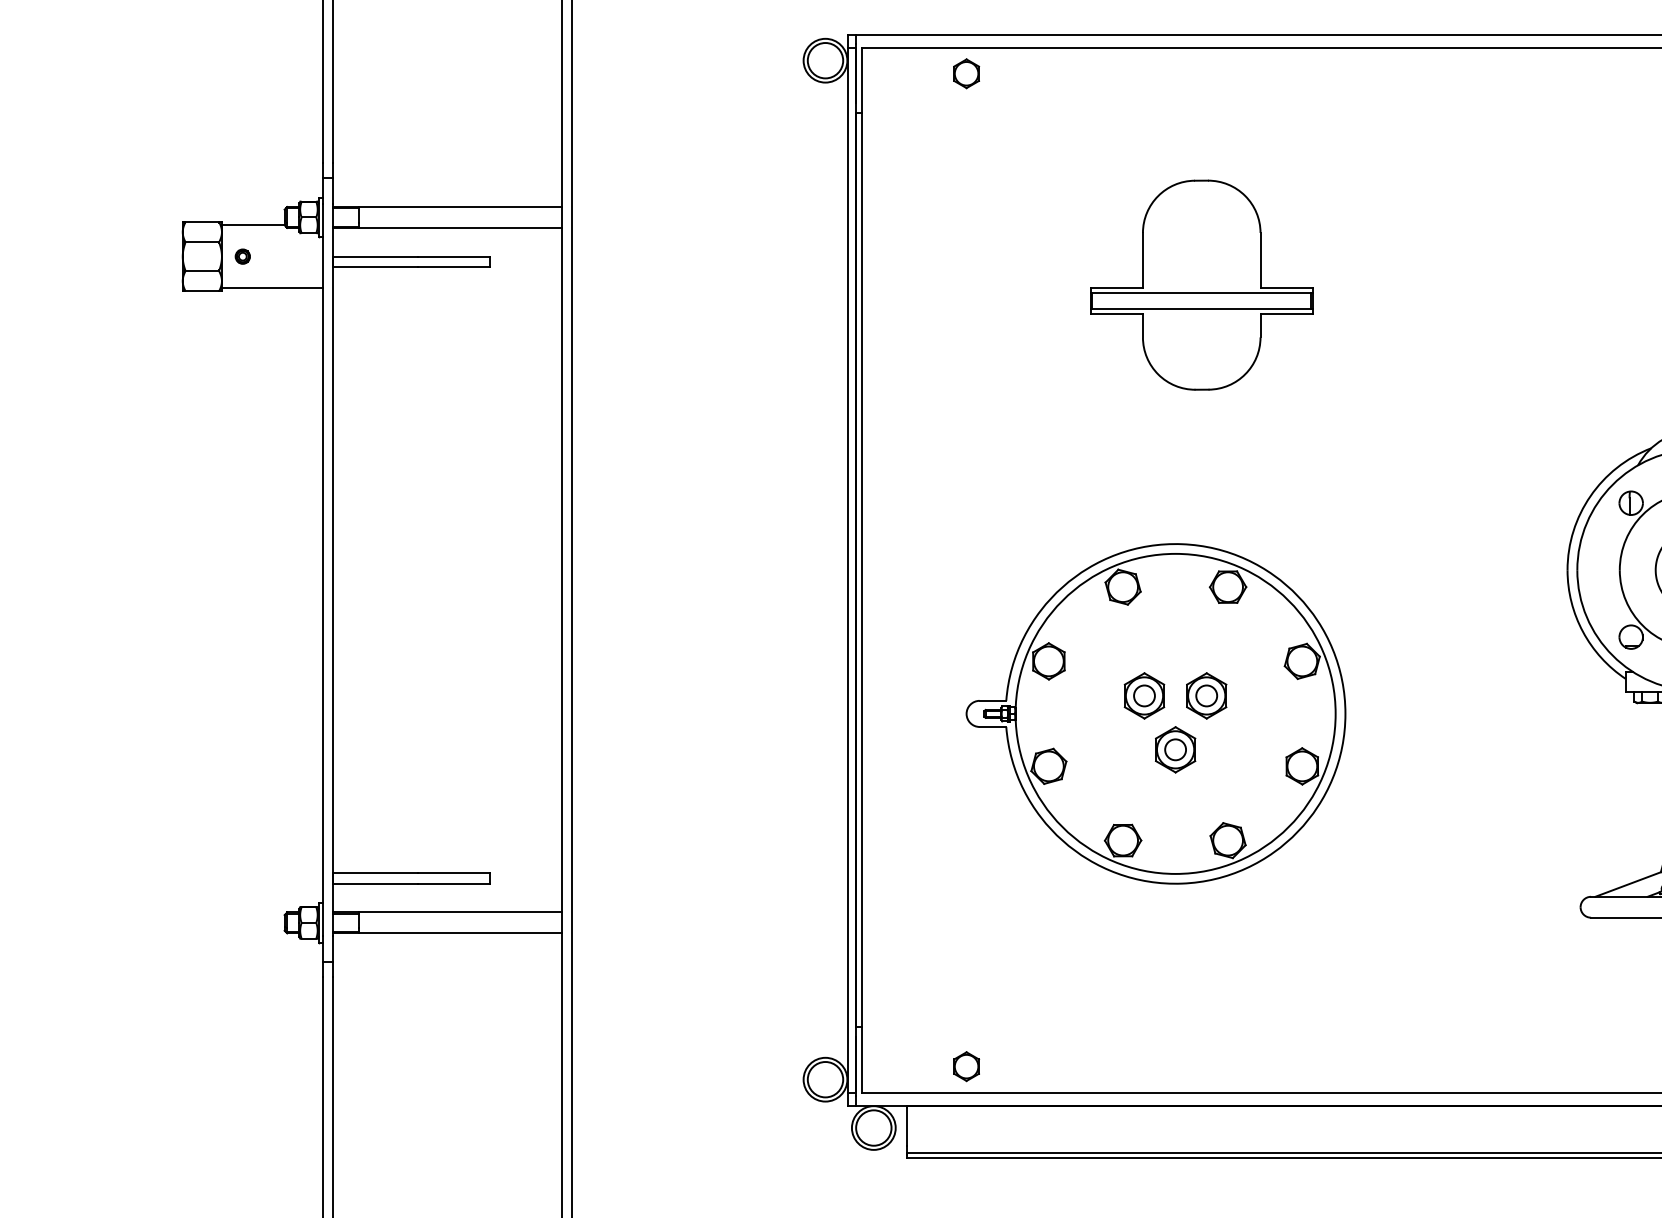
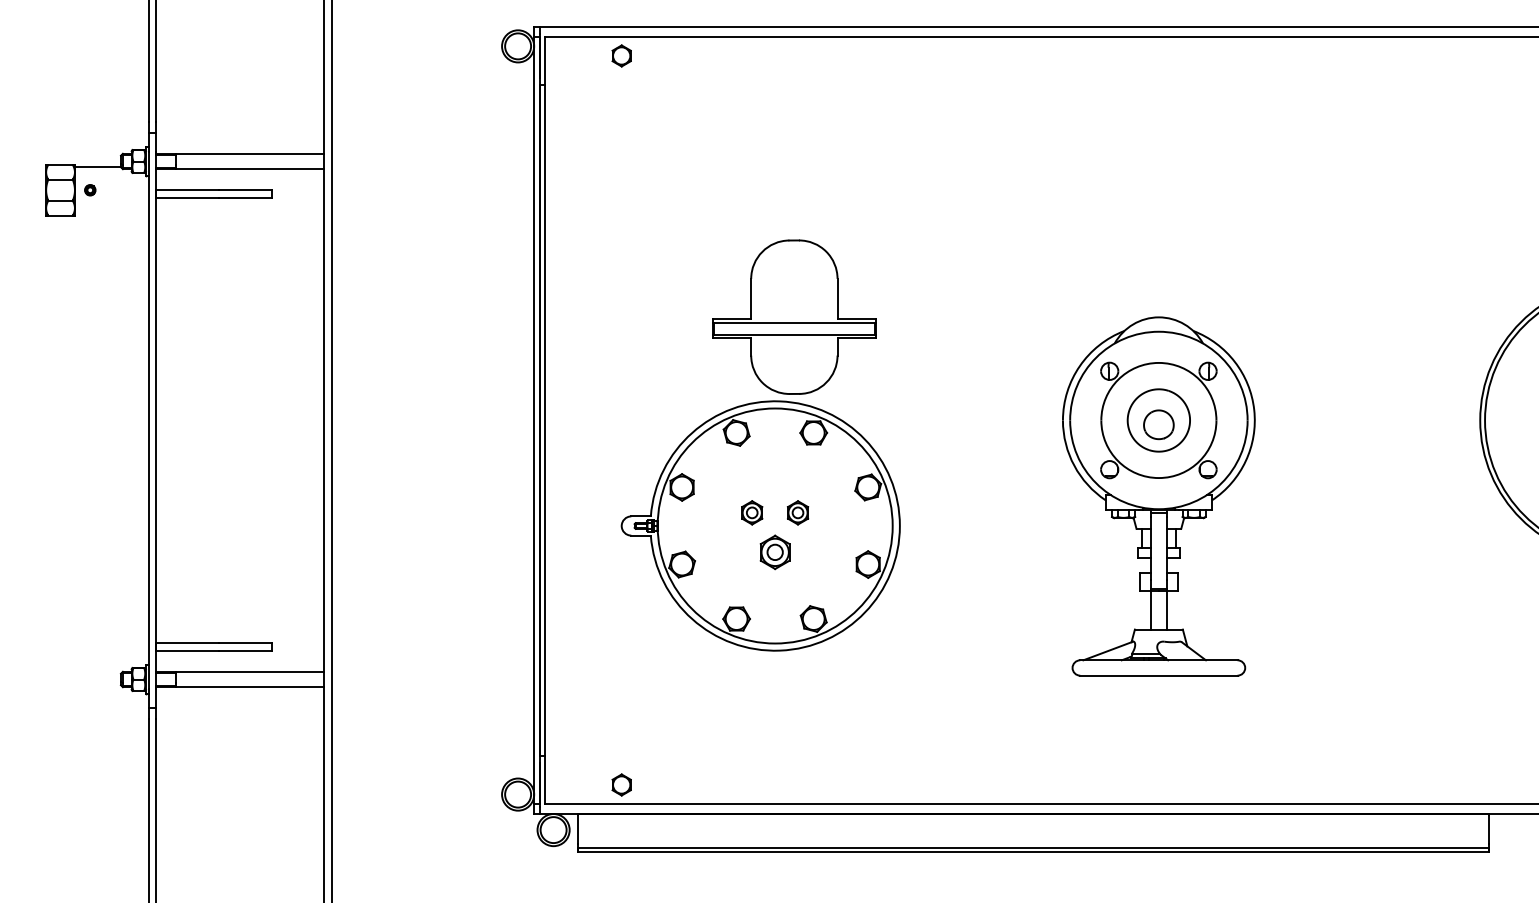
part: (1201, 284) -> (794, 316), moved
line: (271, 288) -> (111, 213), removed
part: (1143, 695) -> (751, 512), size x0.7
part: (1205, 695) -> (797, 512), size x0.7

